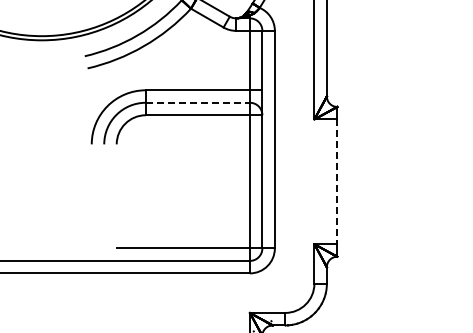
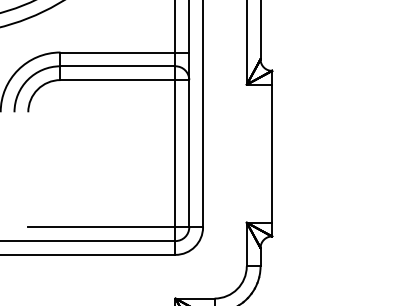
line: (198, 102) -> (118, 65), dashed -> solid
line: (337, 182) -> (272, 154), dashed -> solid

